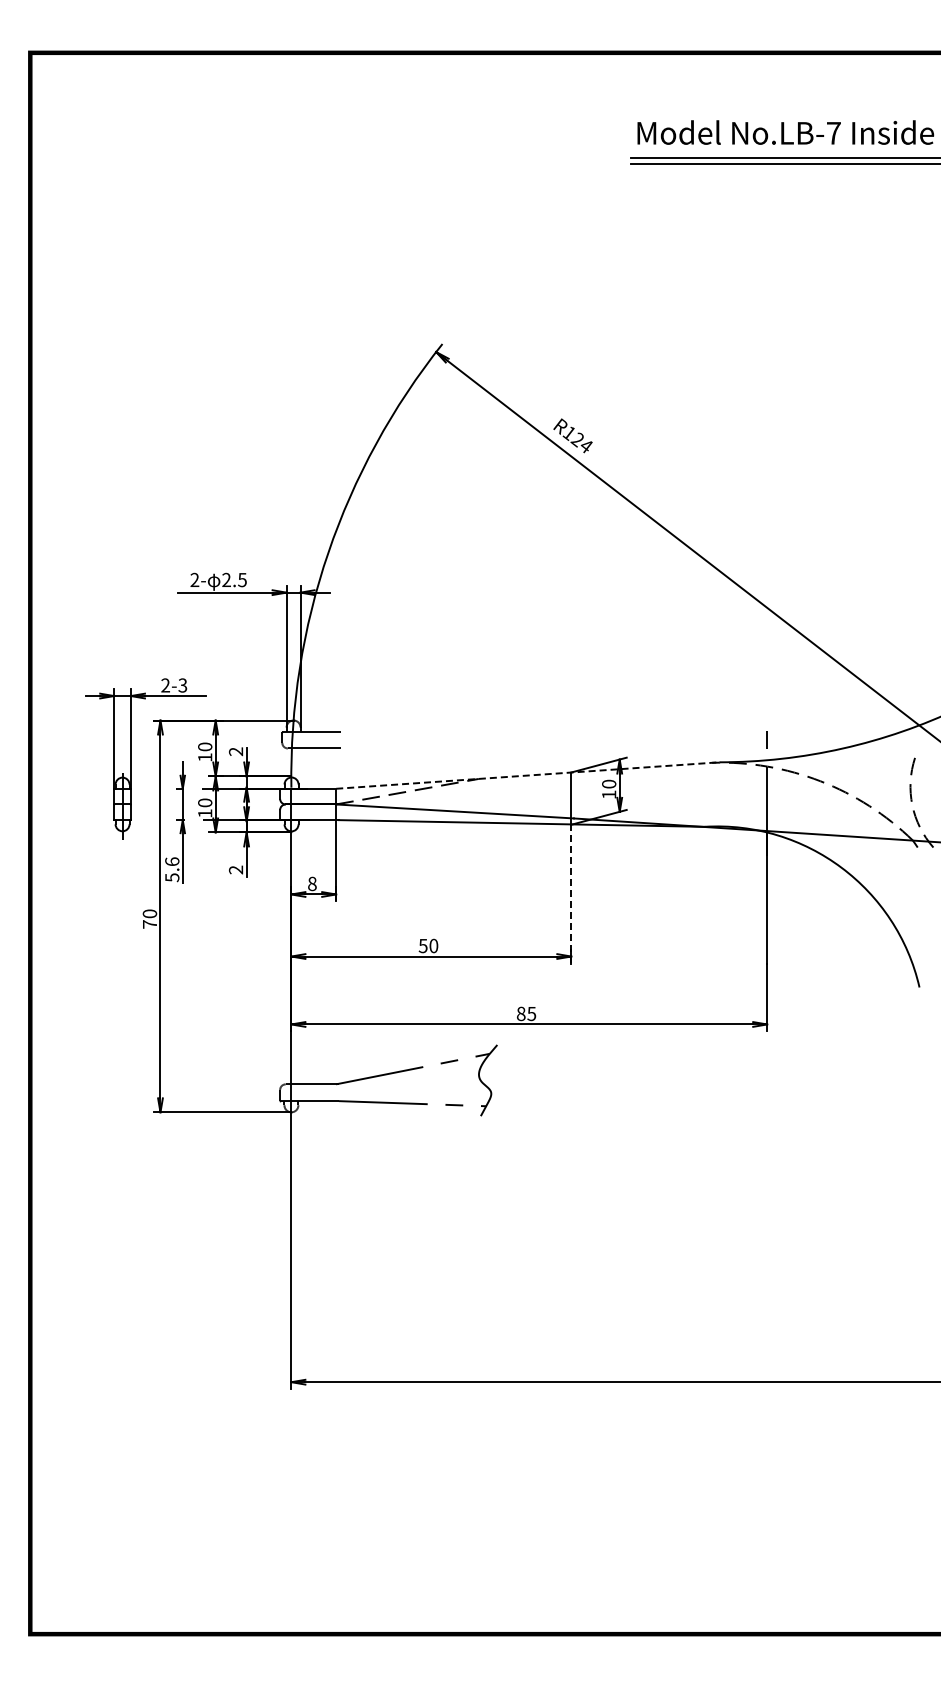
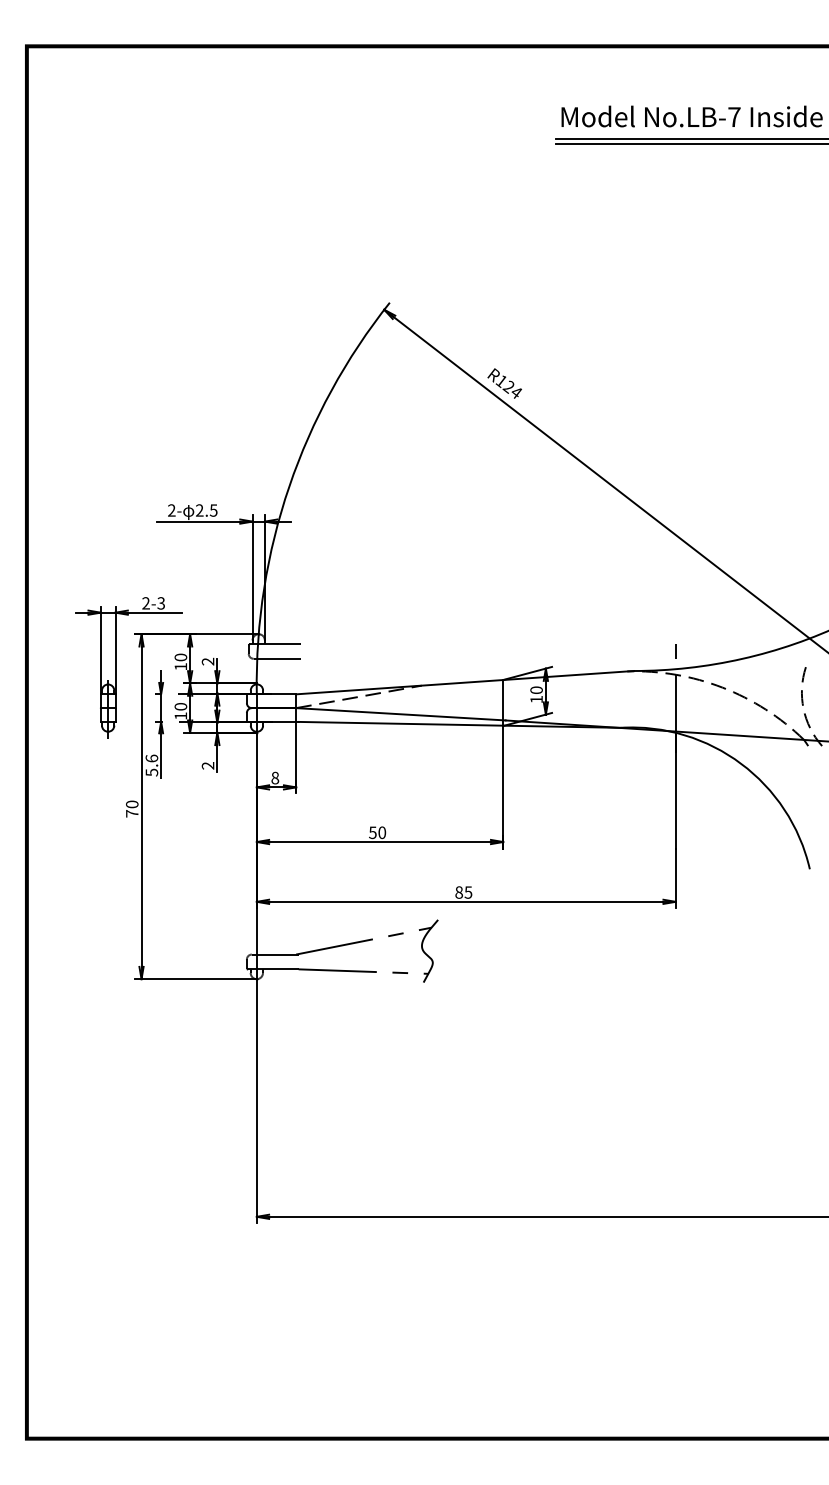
line: (528, 775) -> (465, 682), dashed -> solid
line: (571, 894) -> (503, 787), dashed -> solid

